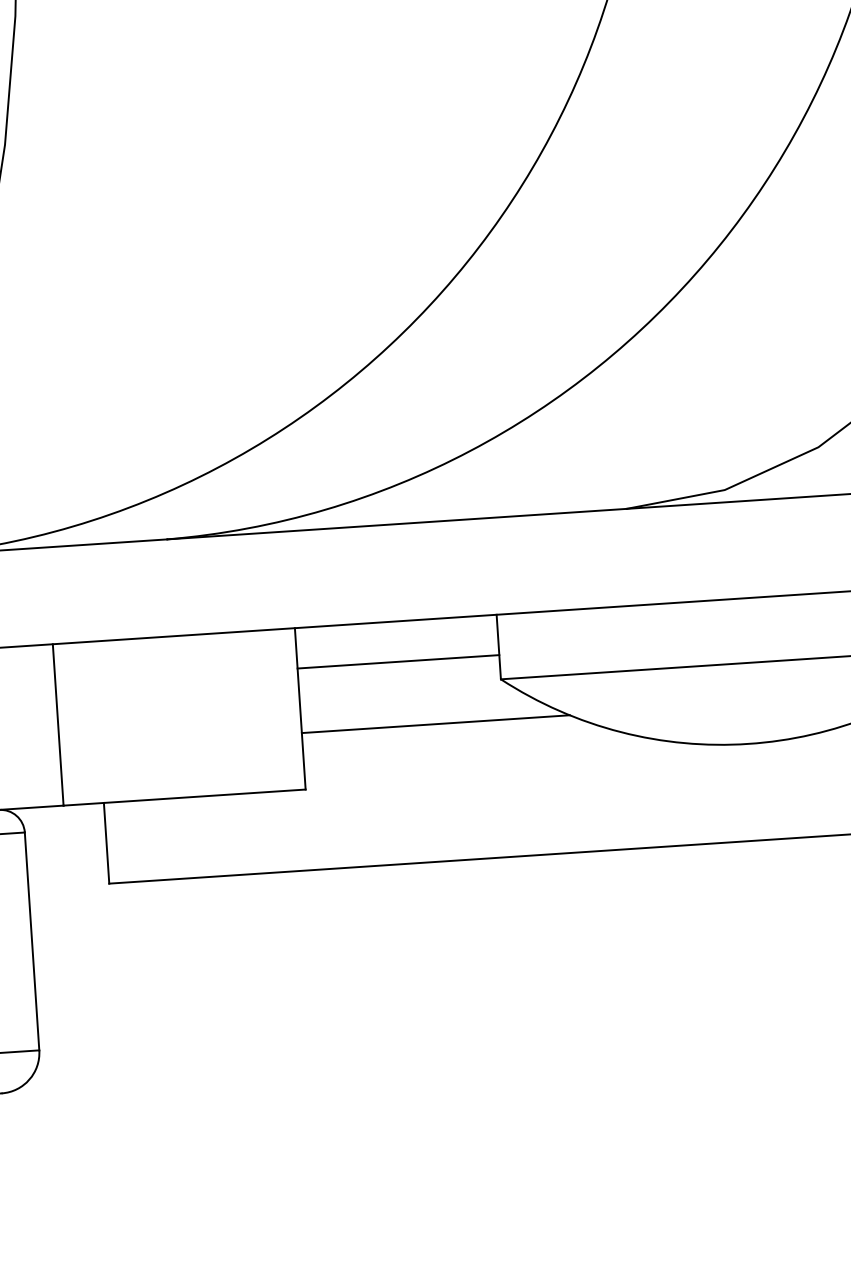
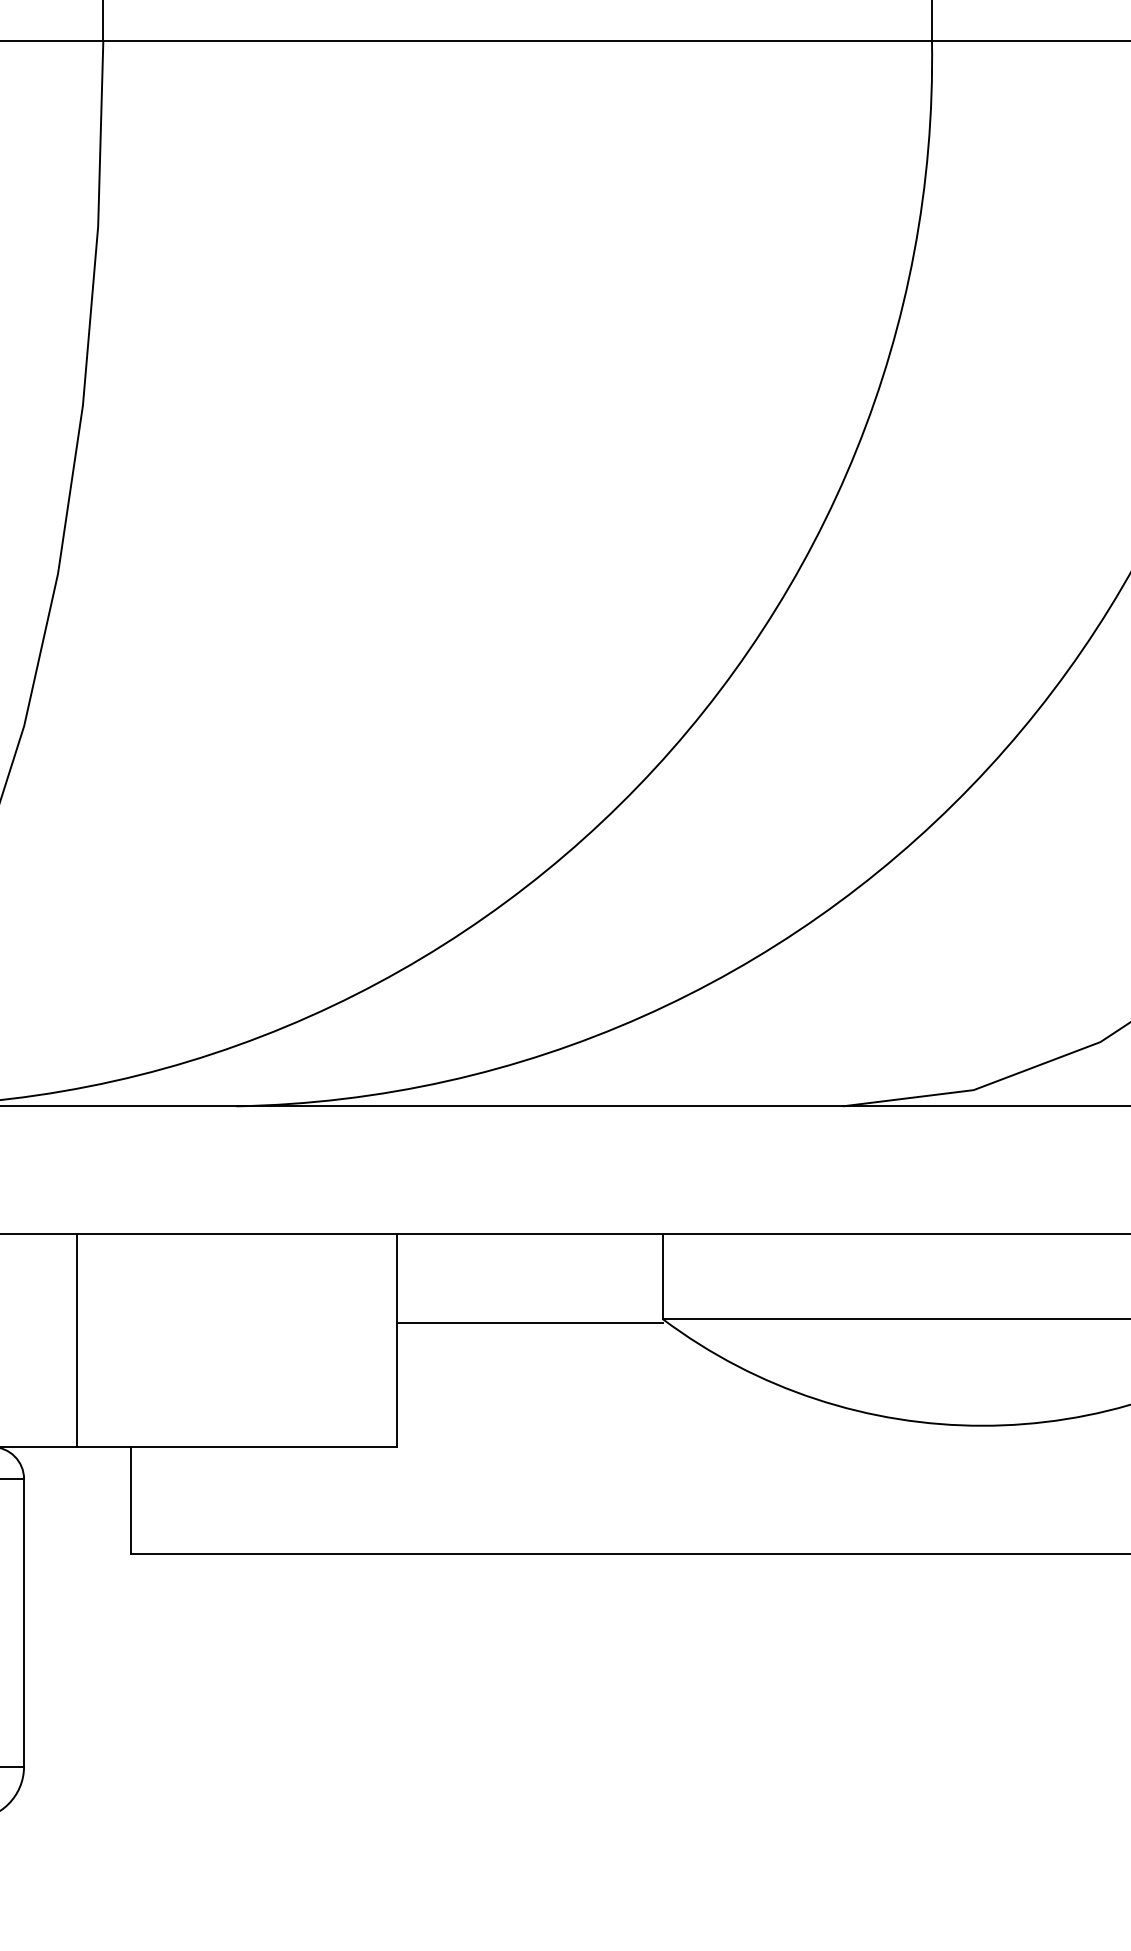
line: (398, 661) -> (529, 1323), moved
line: (435, 724) -> (573, 1372), removed

